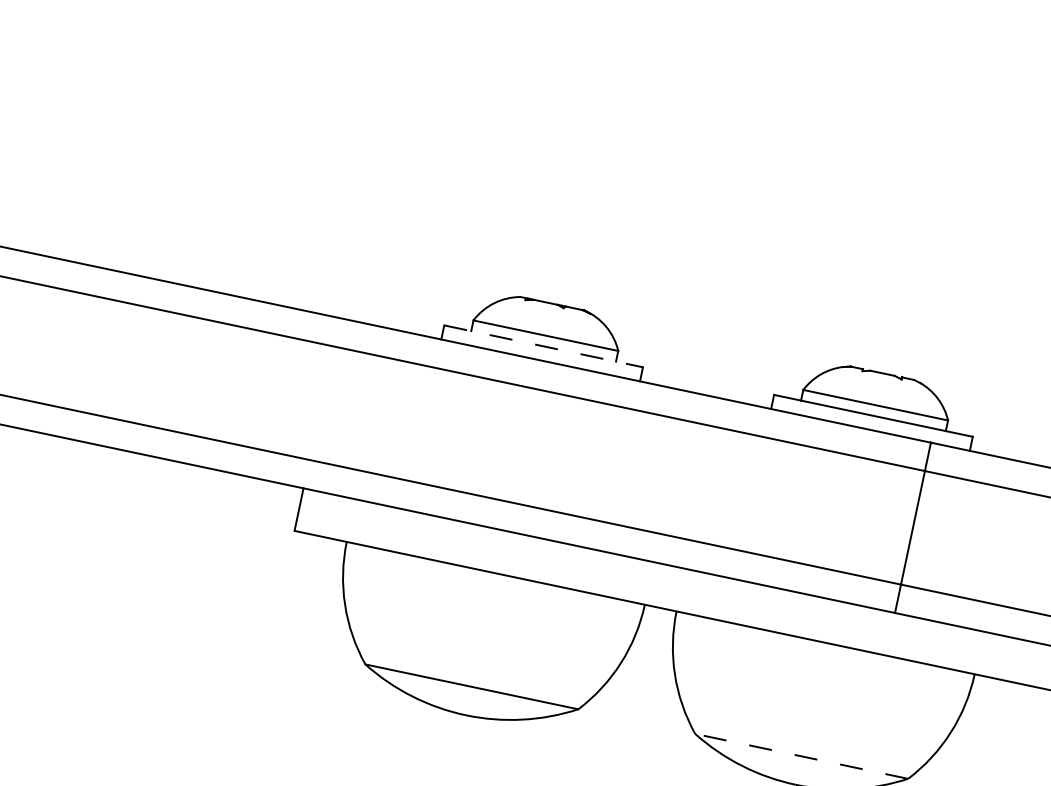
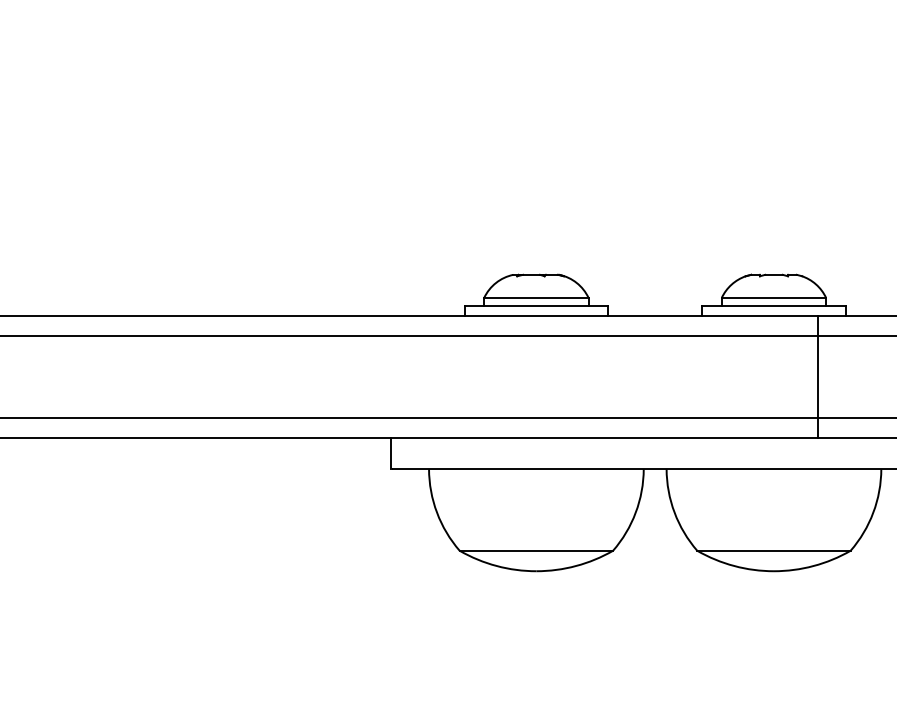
line: (543, 346) -> (536, 305), dashed -> solid
line: (801, 755) -> (773, 550), dashed -> solid

